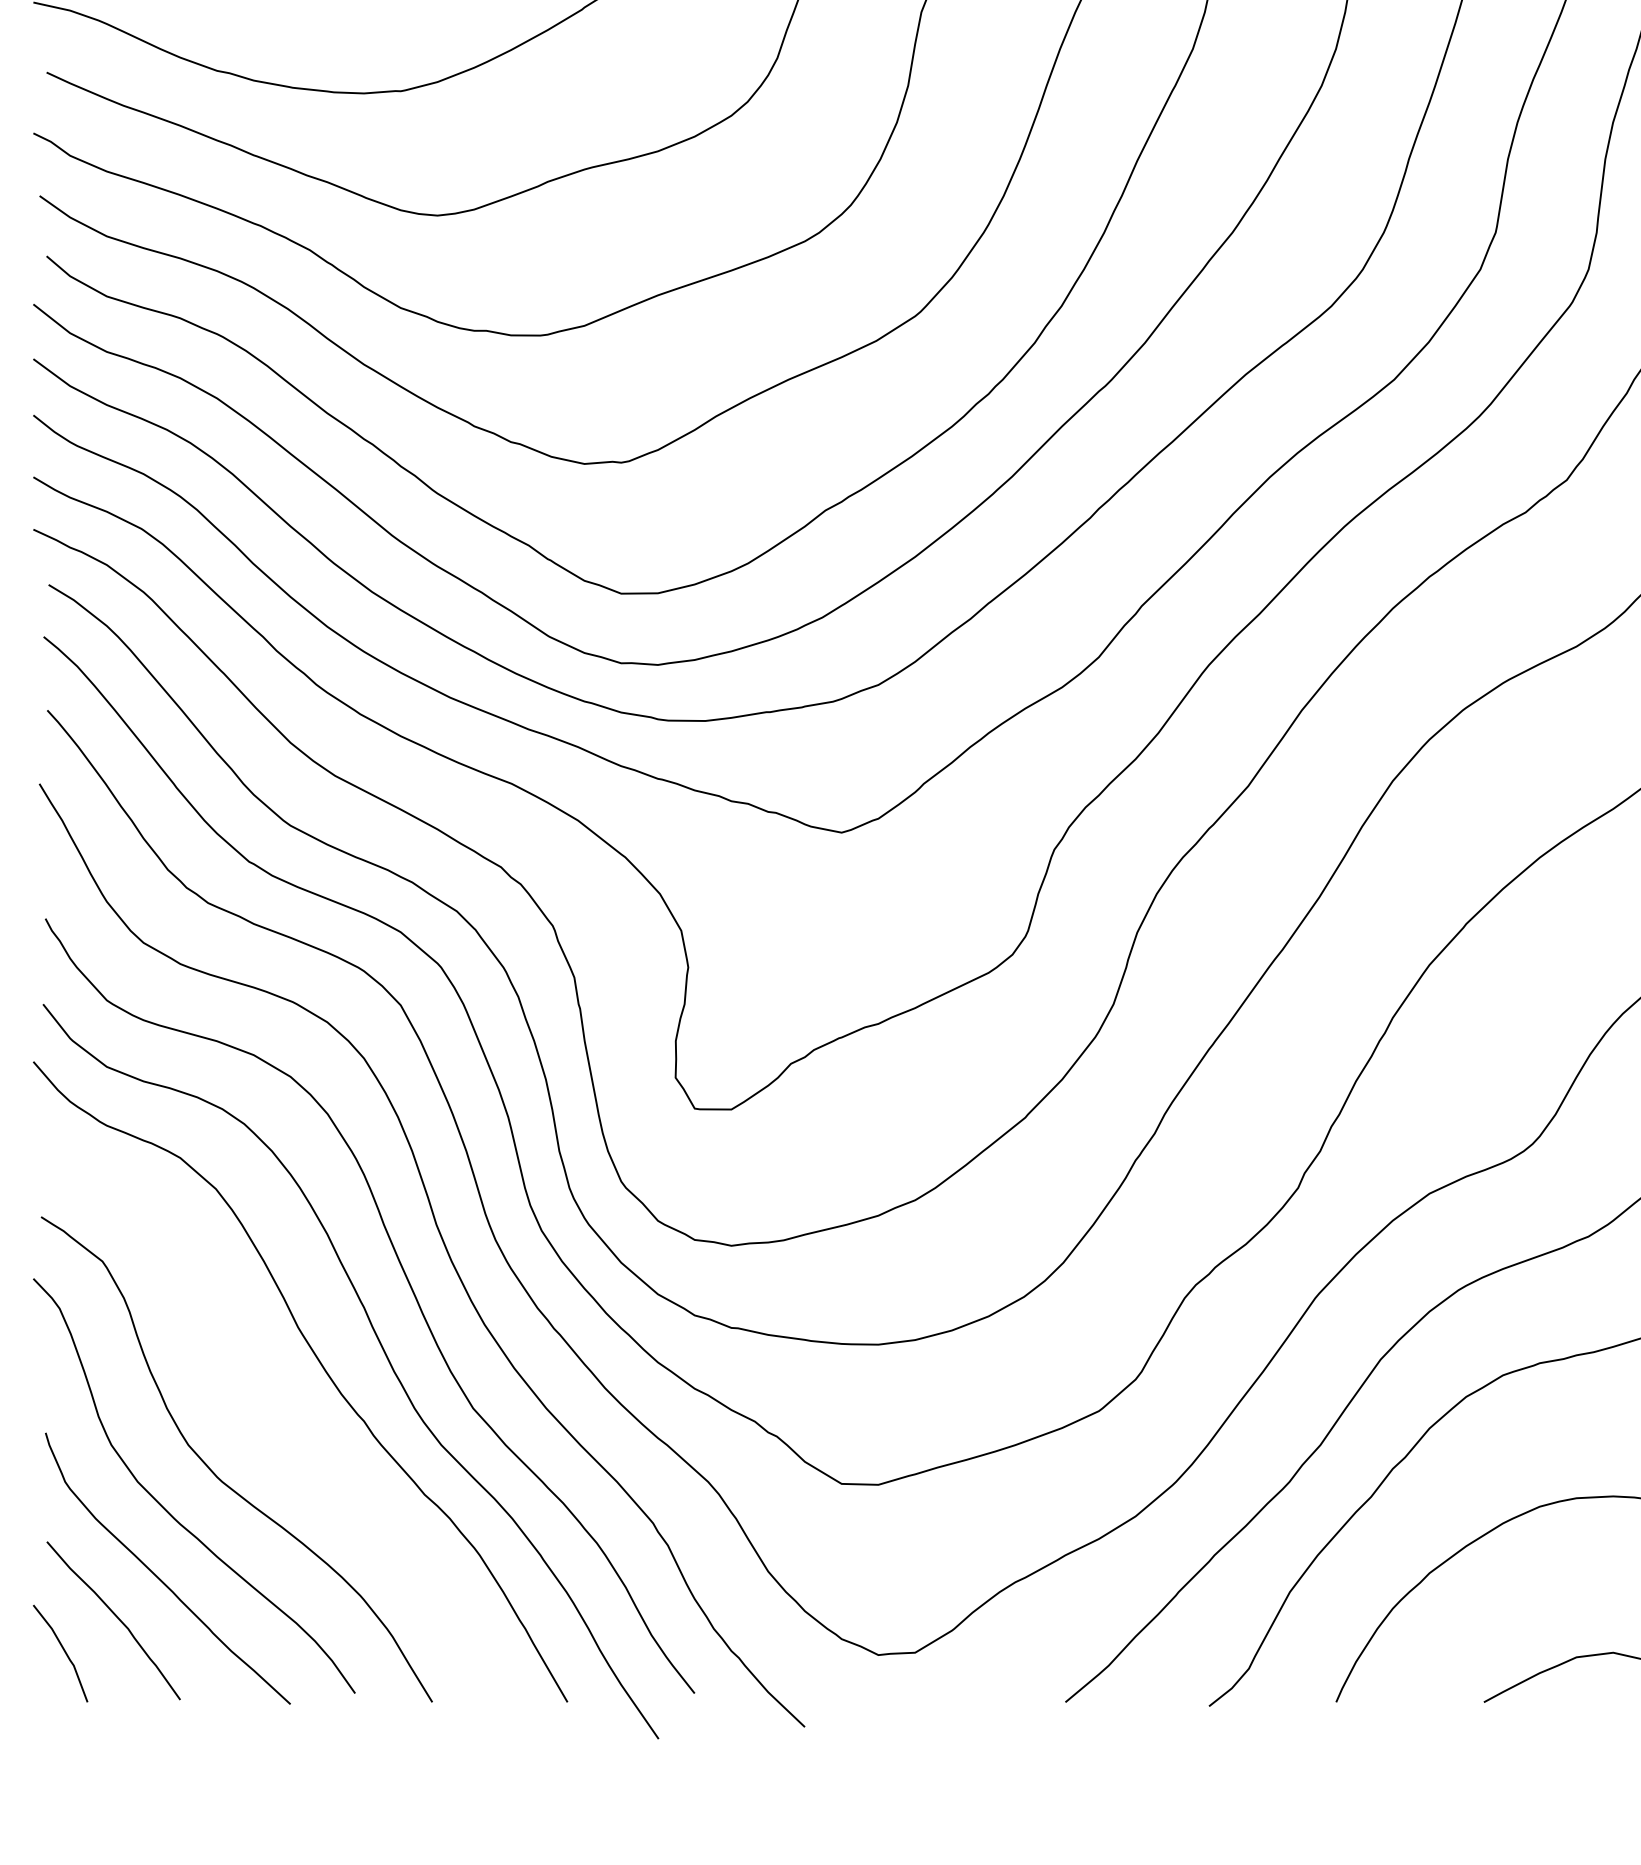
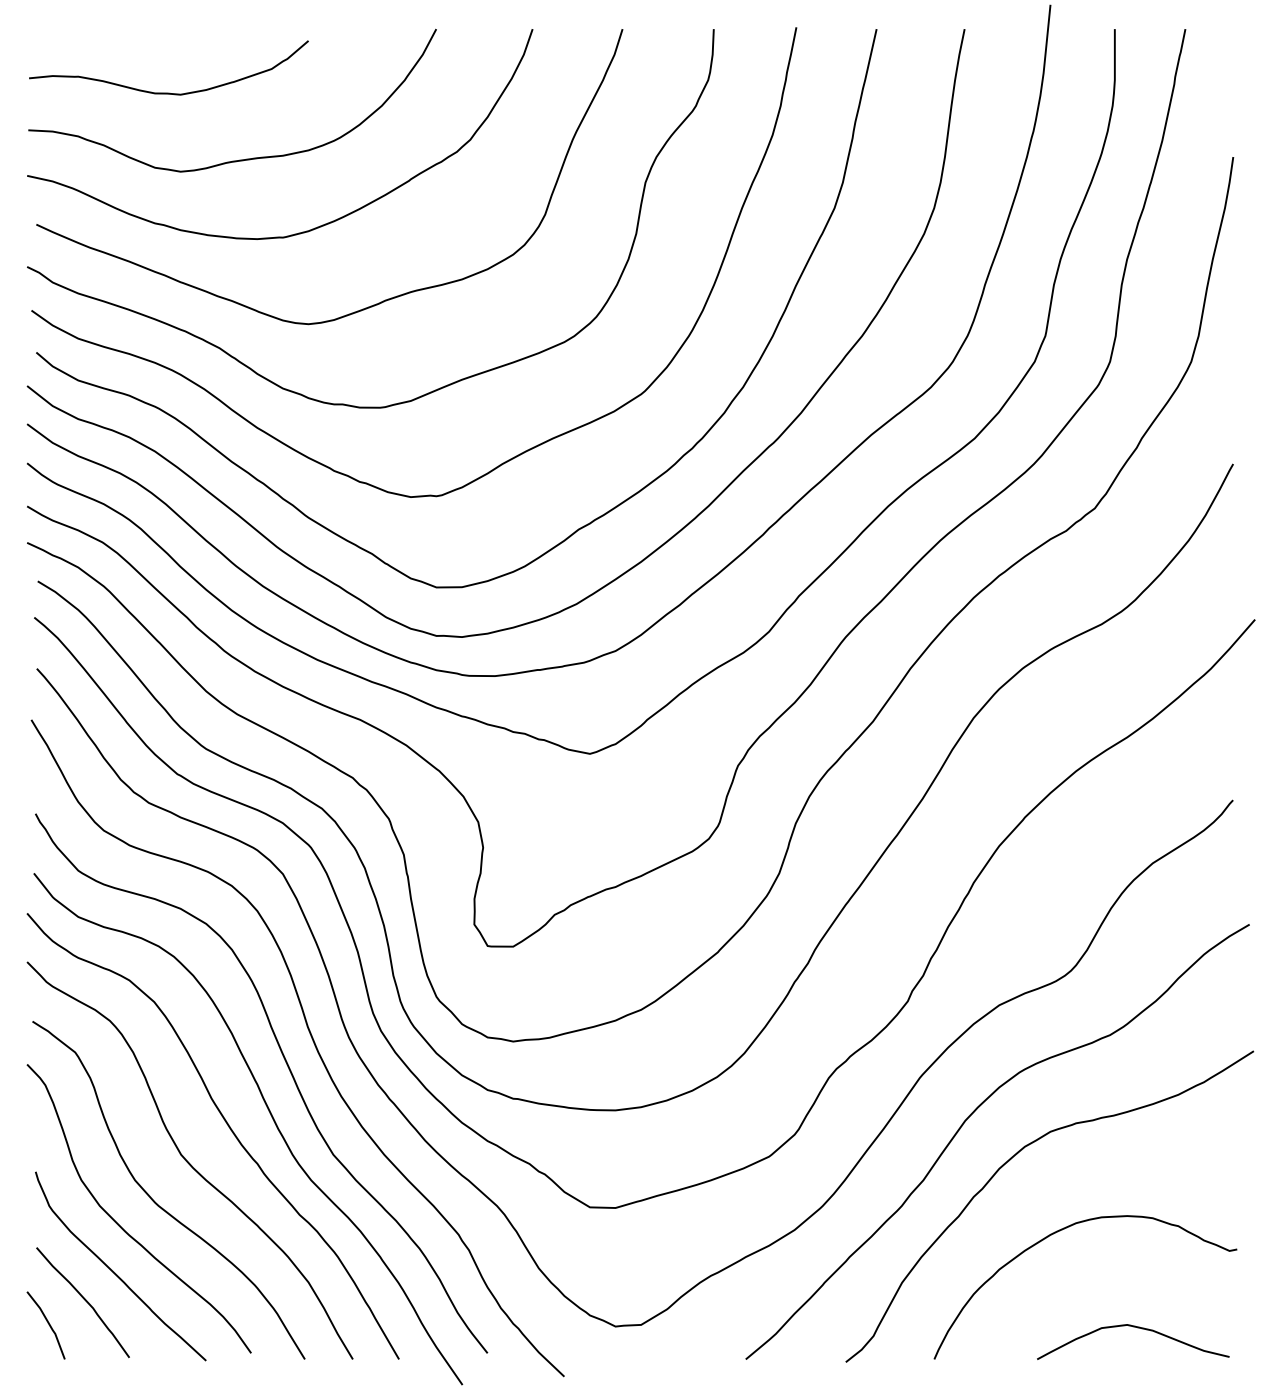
curve: (265, 1418) -> (188, 1161), added

